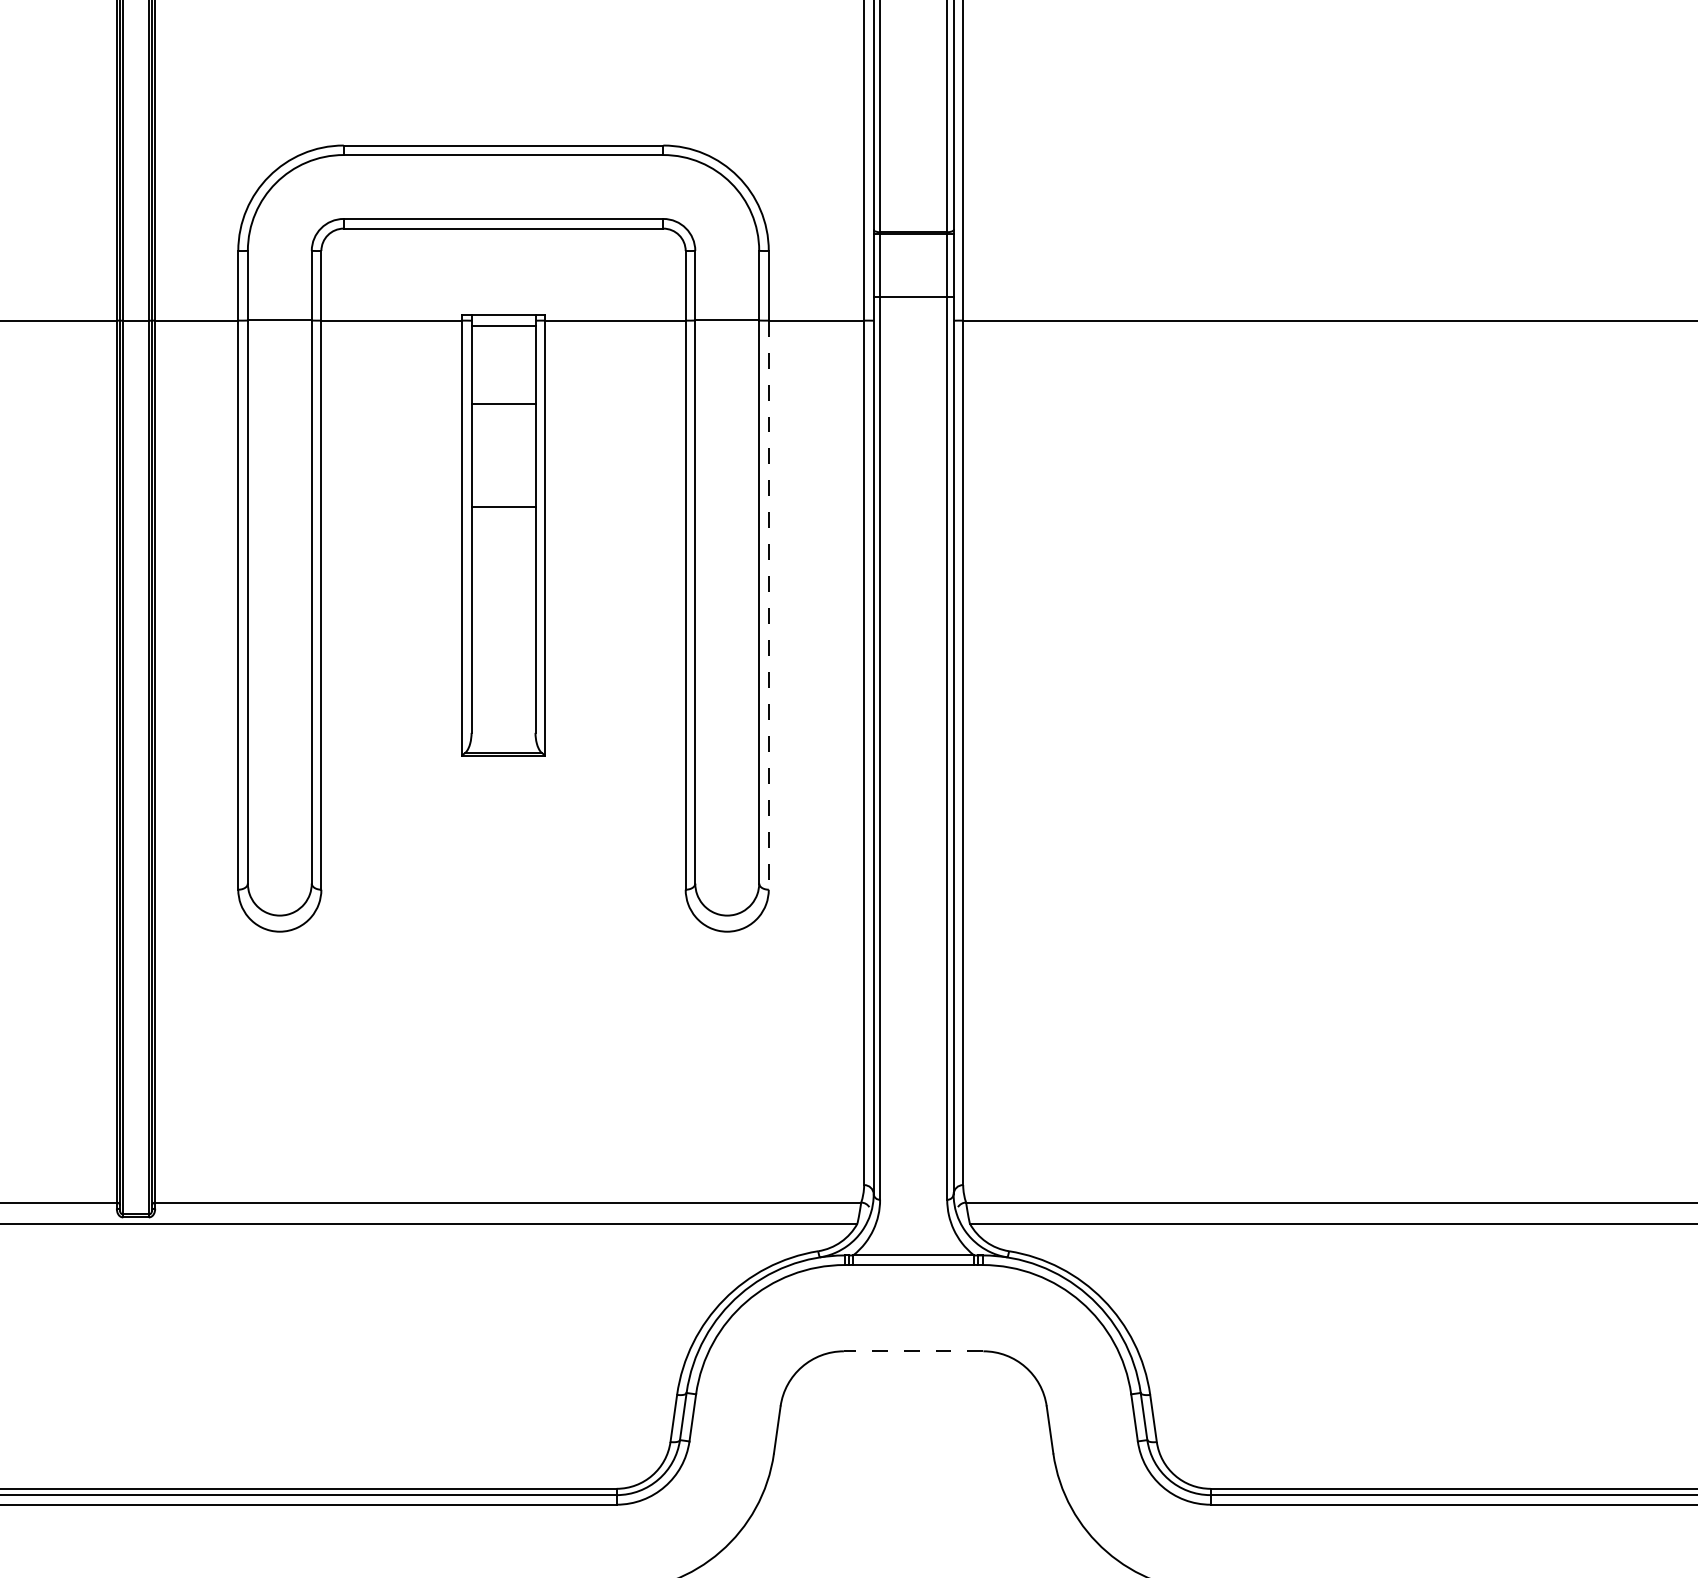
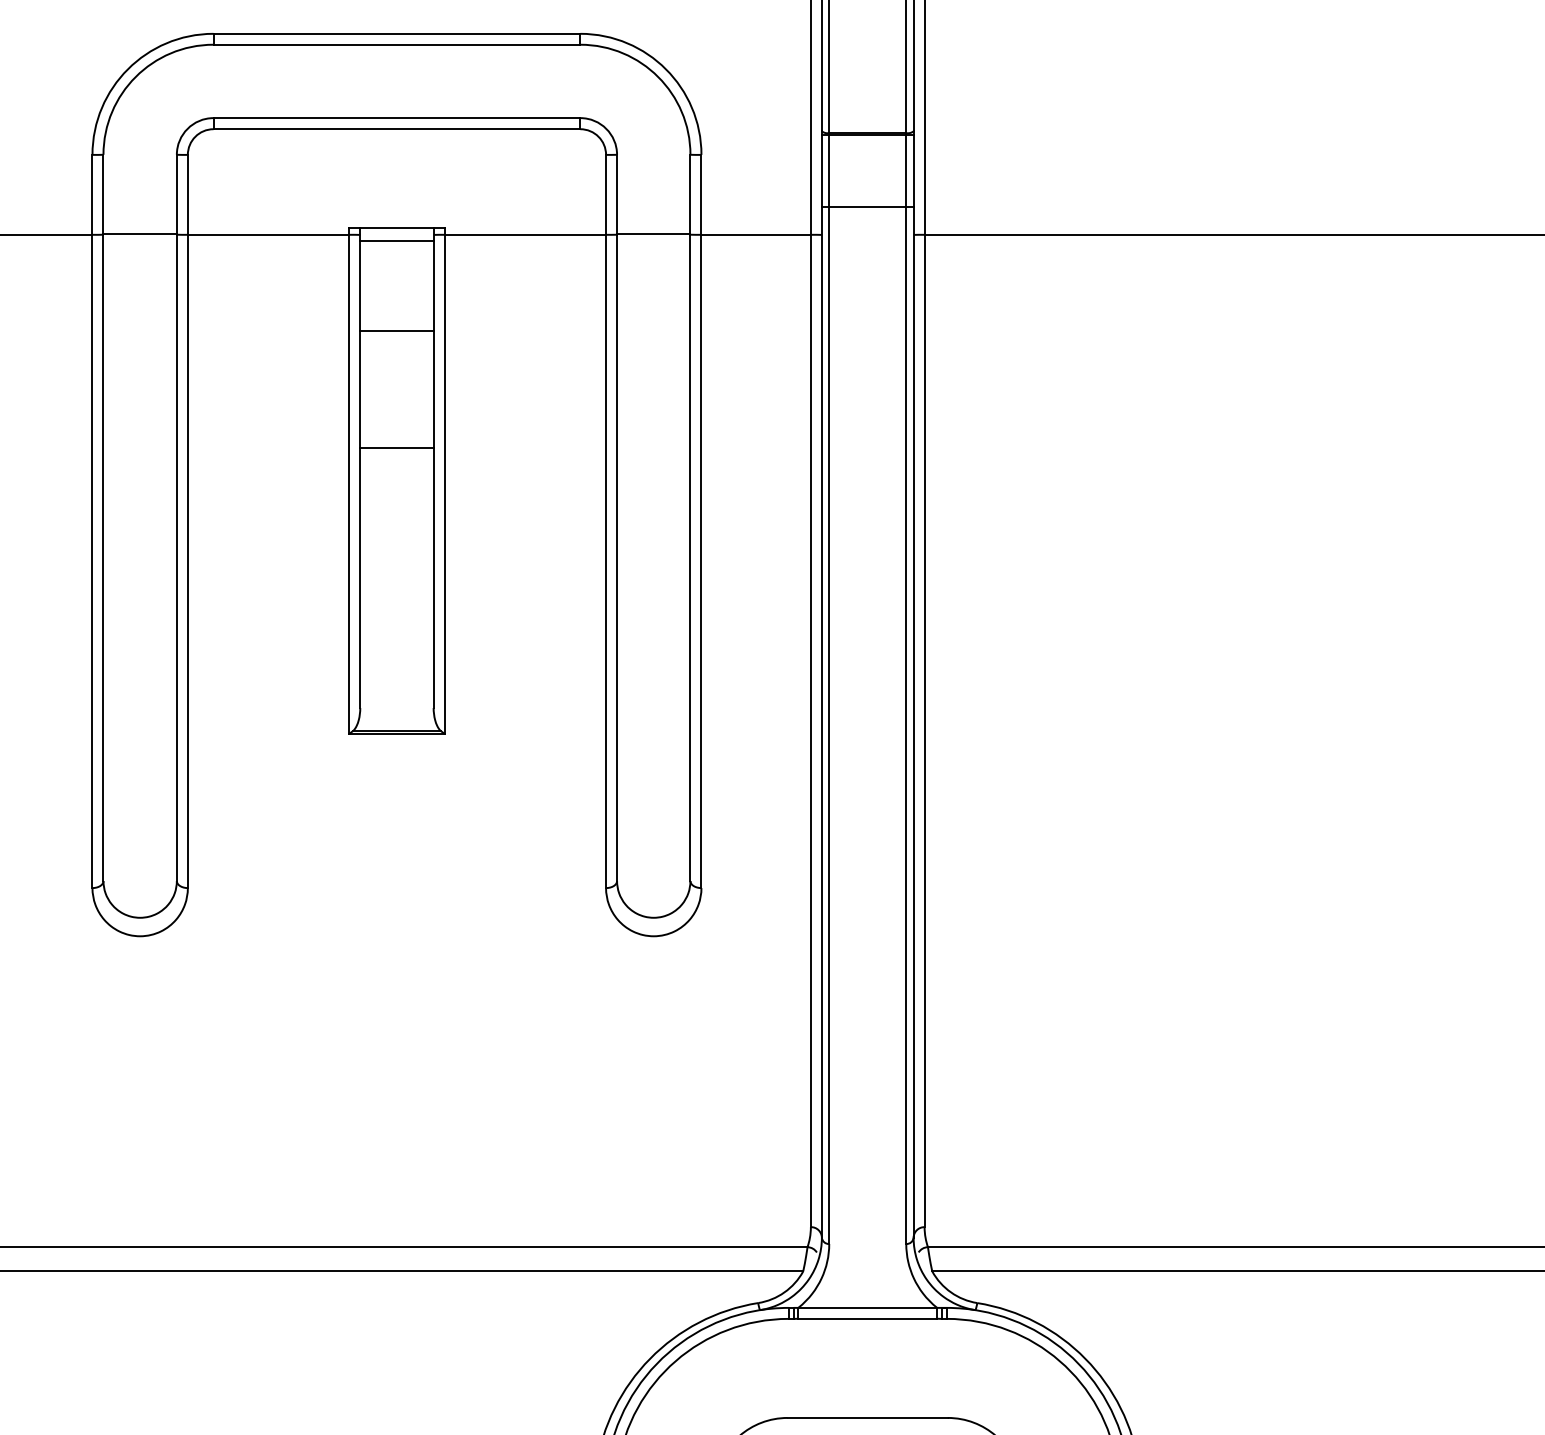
line: (768, 605) -> (701, 561), dashed -> solid
line: (913, 1351) -> (867, 1418), dashed -> solid

